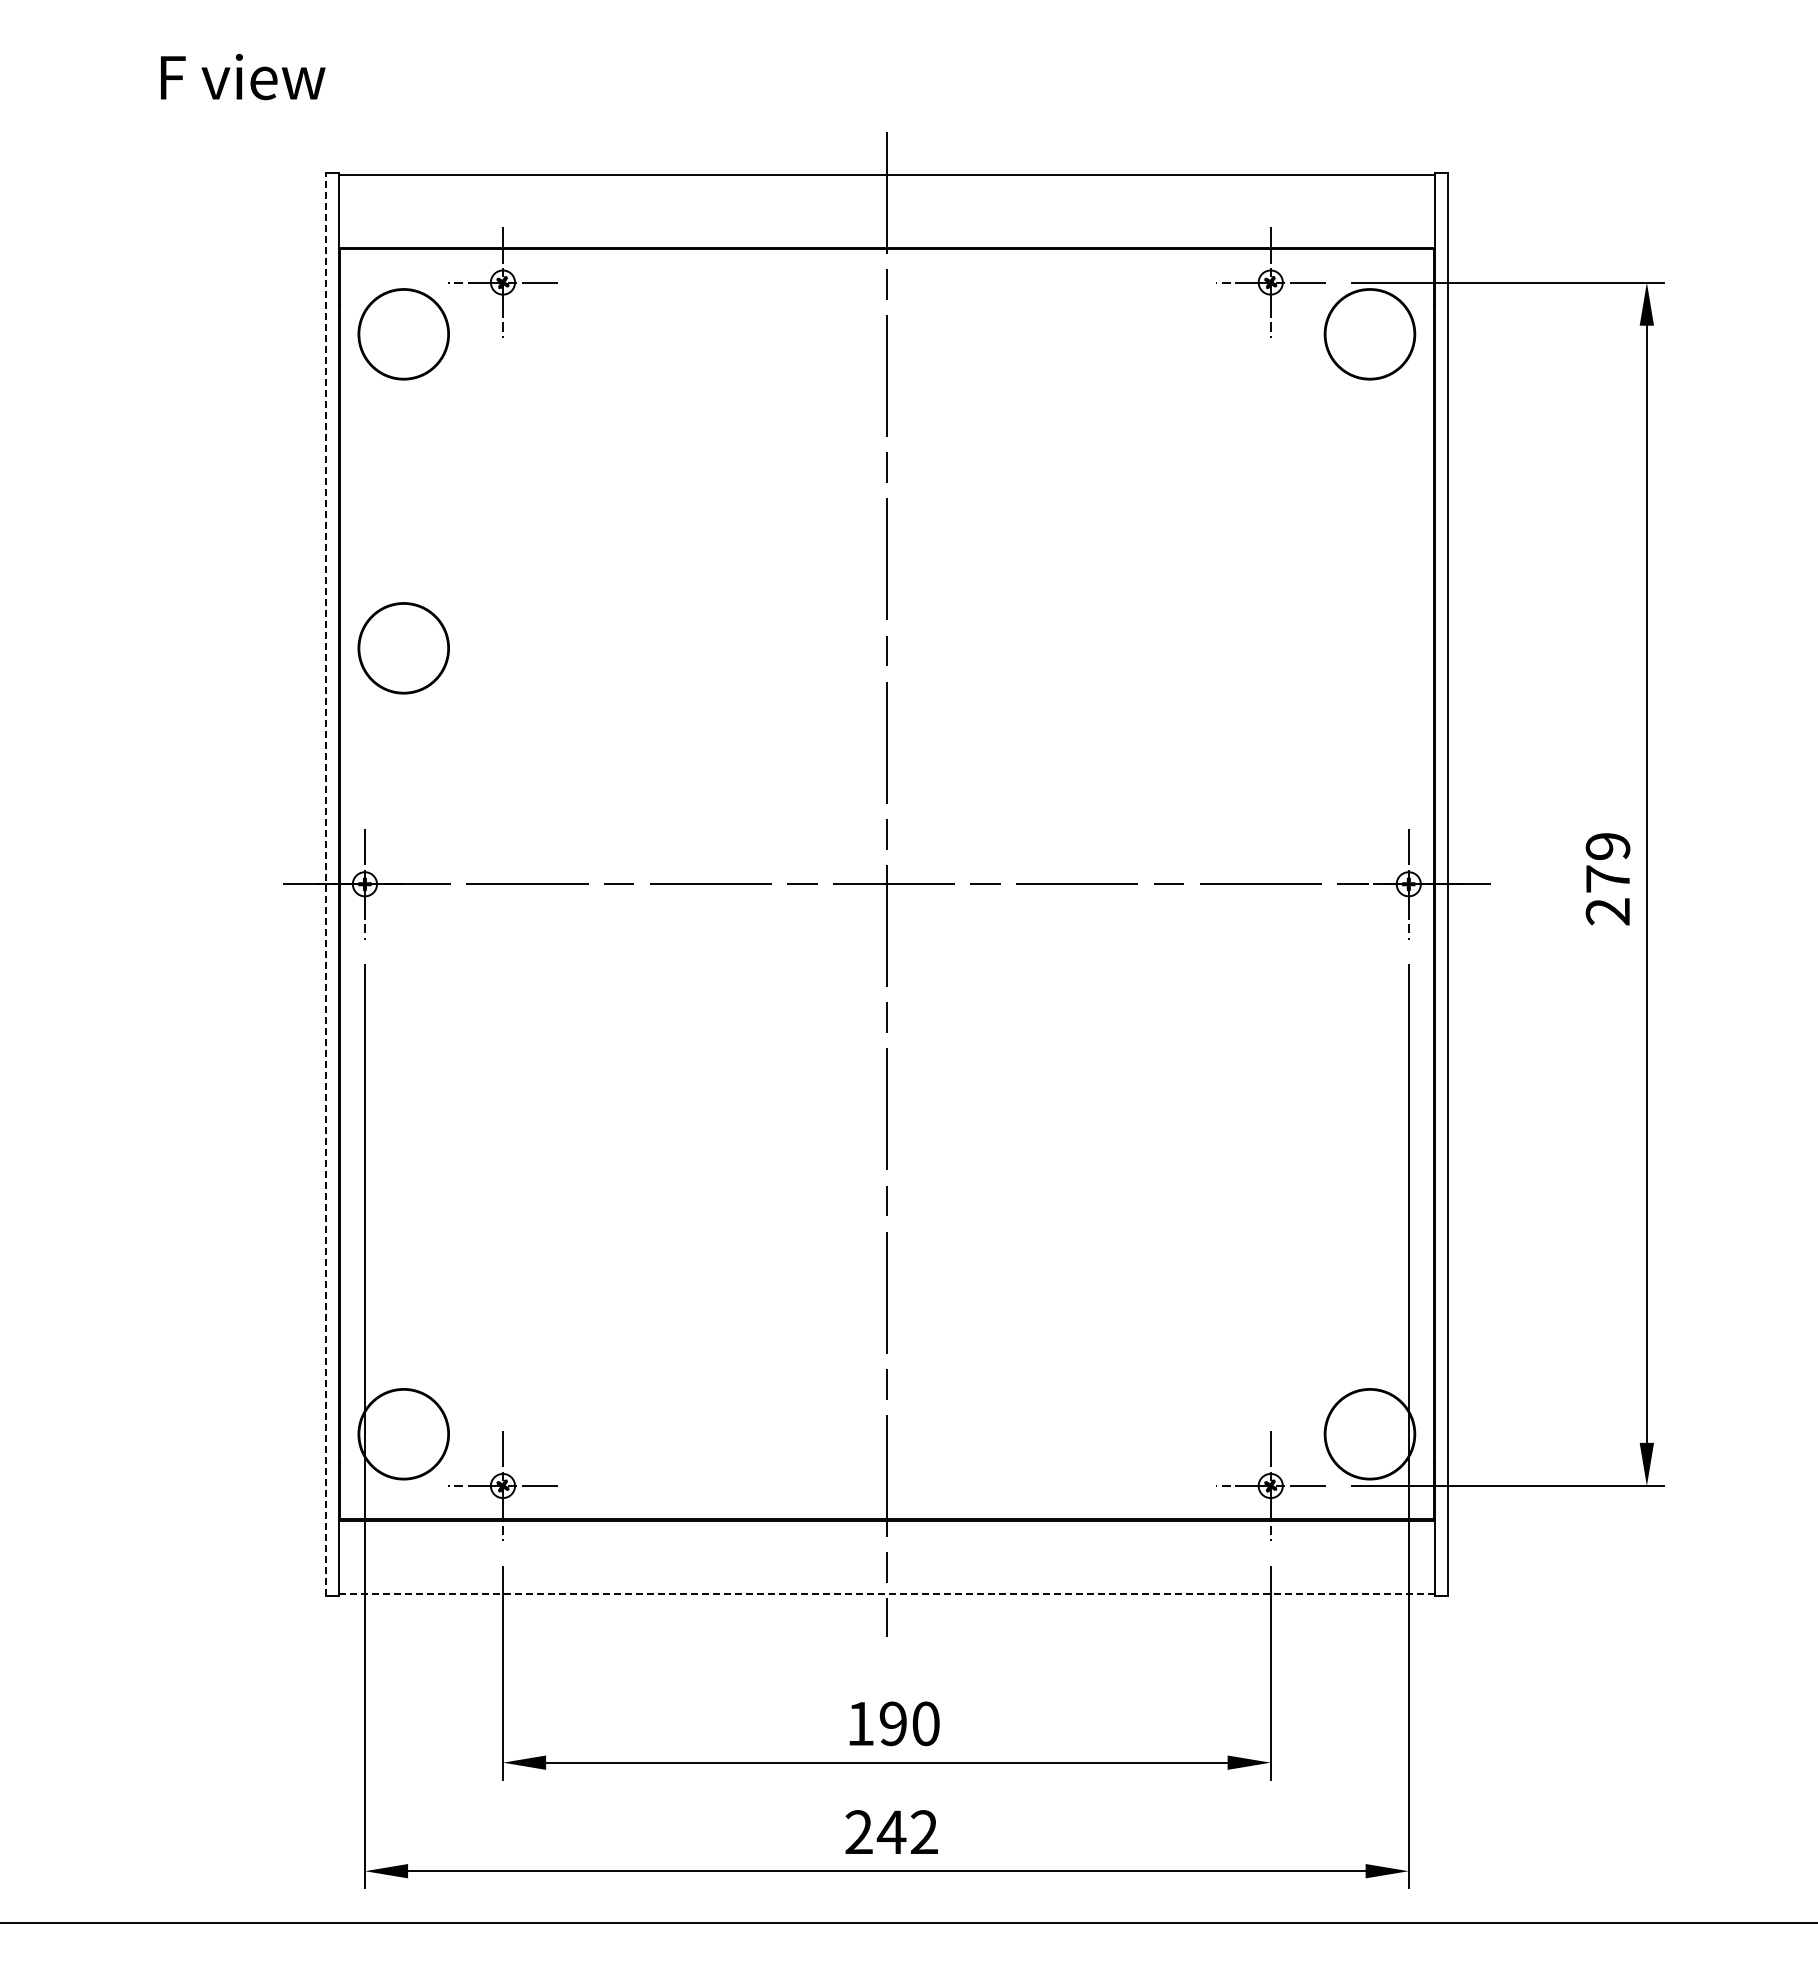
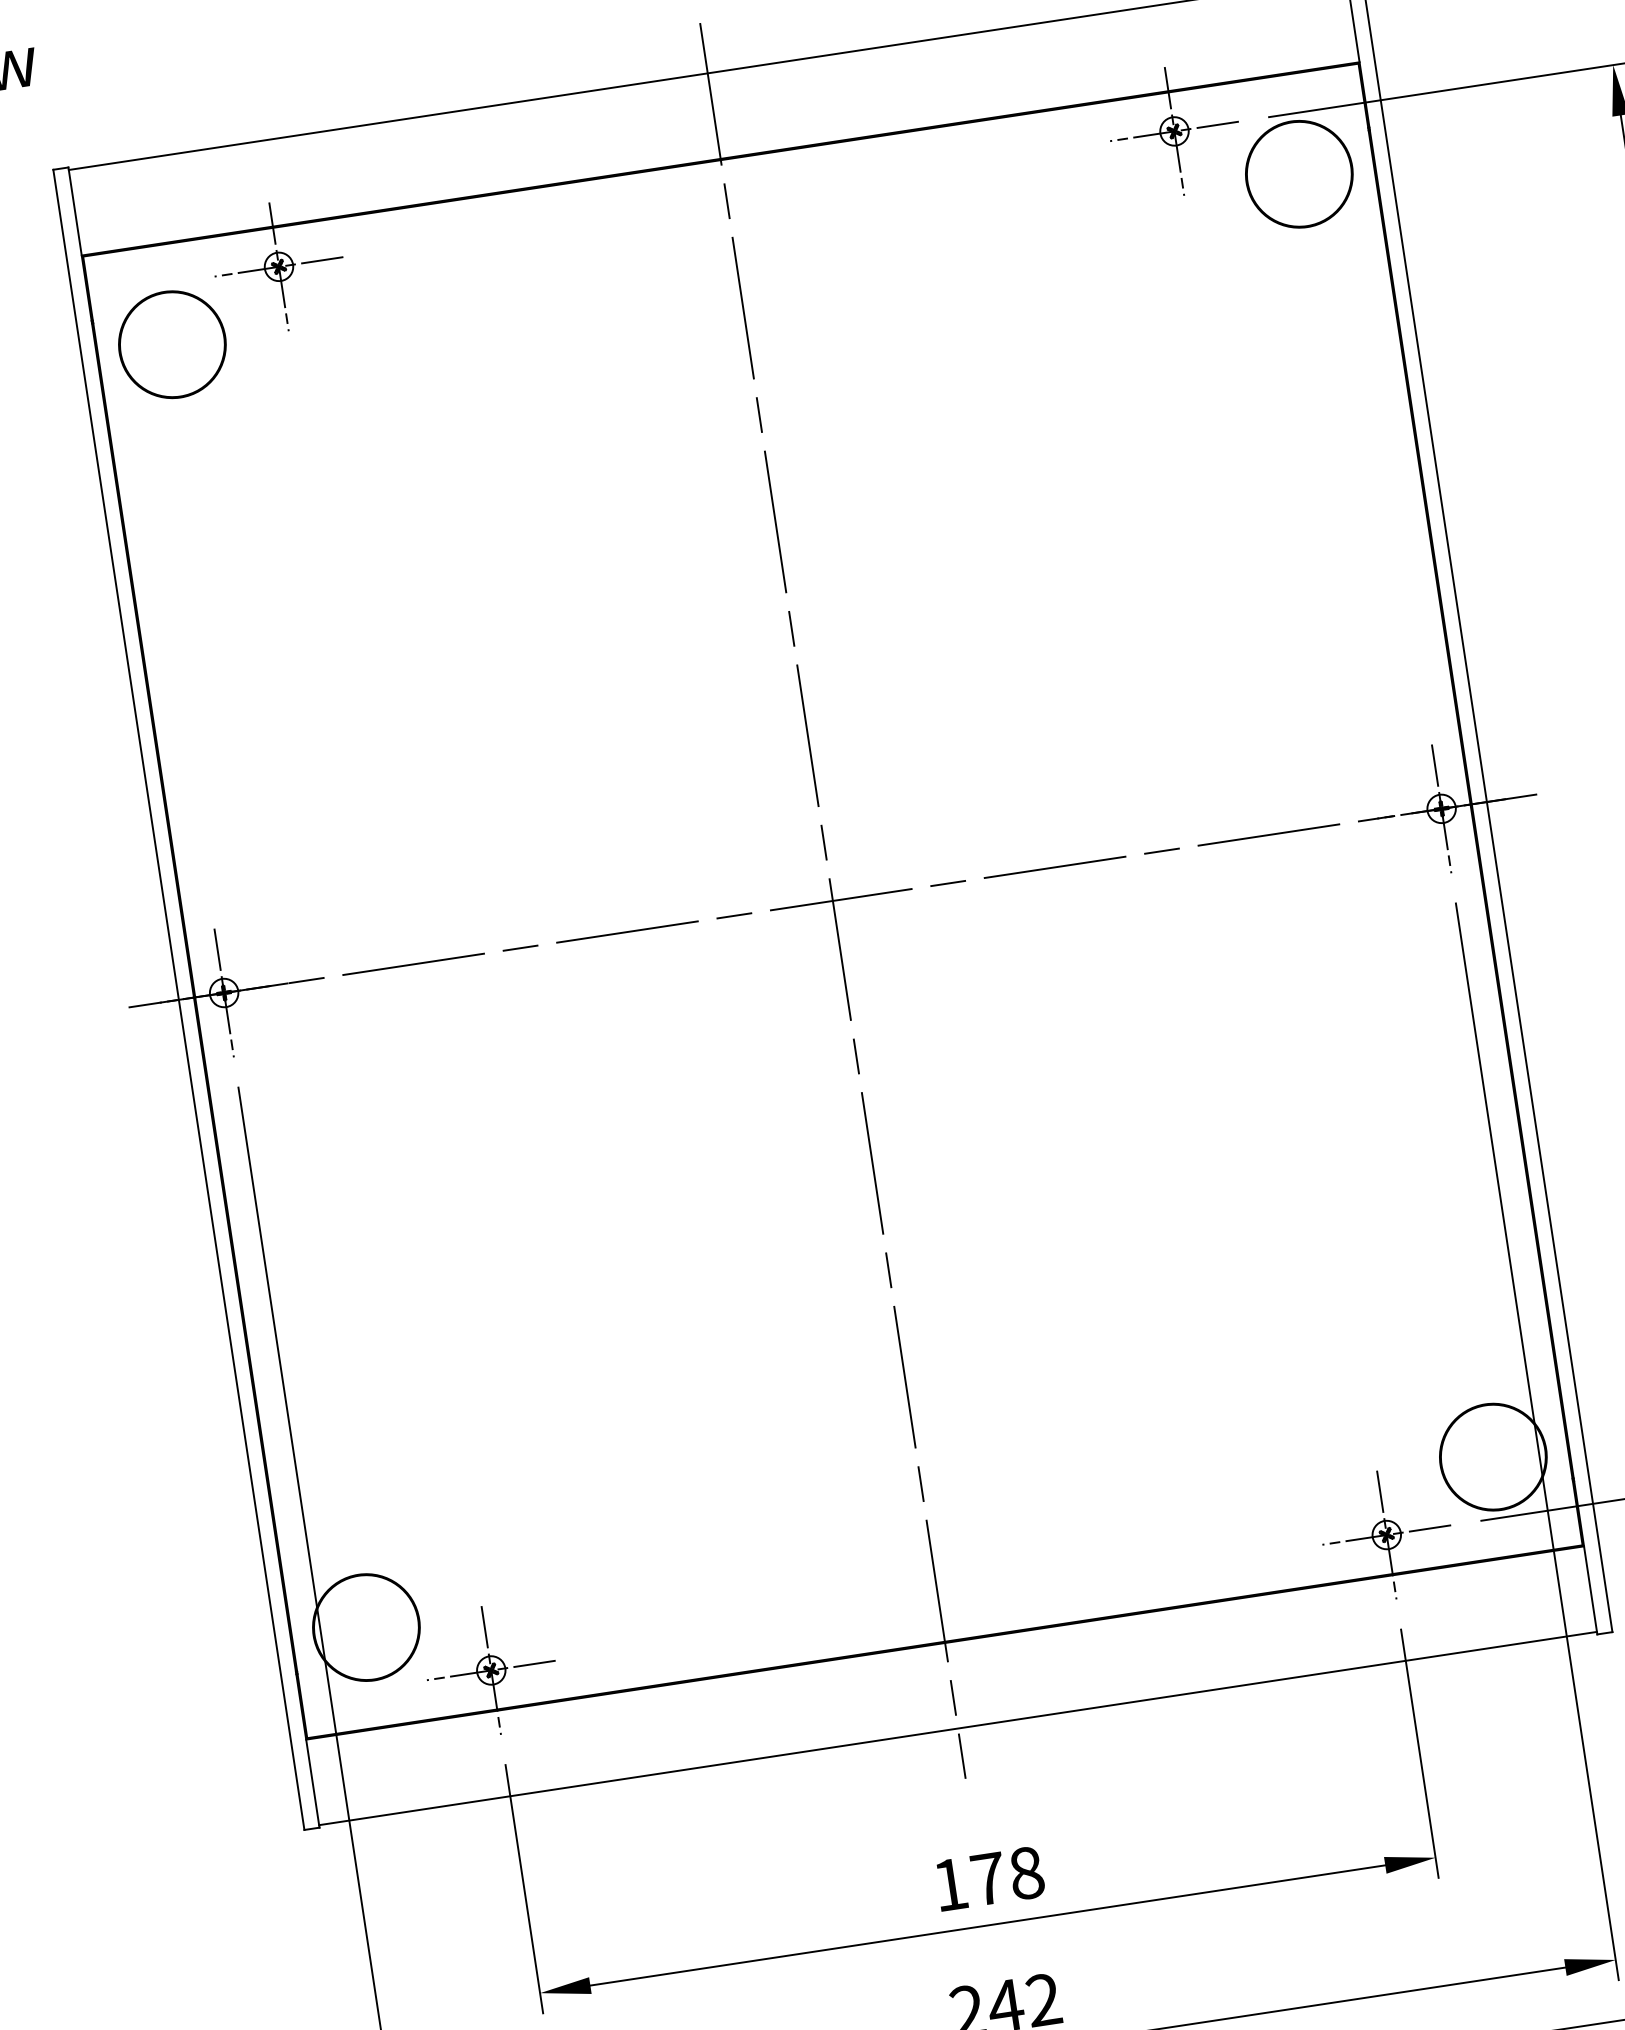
circle: (403, 648) -> (227, 711), removed
line: (326, 884) -> (179, 1000), dashed -> solid
line: (886, 1593) -> (957, 1728), dashed -> solid
text: (909, 1723) -> (1007, 1875), 190 -> 178

